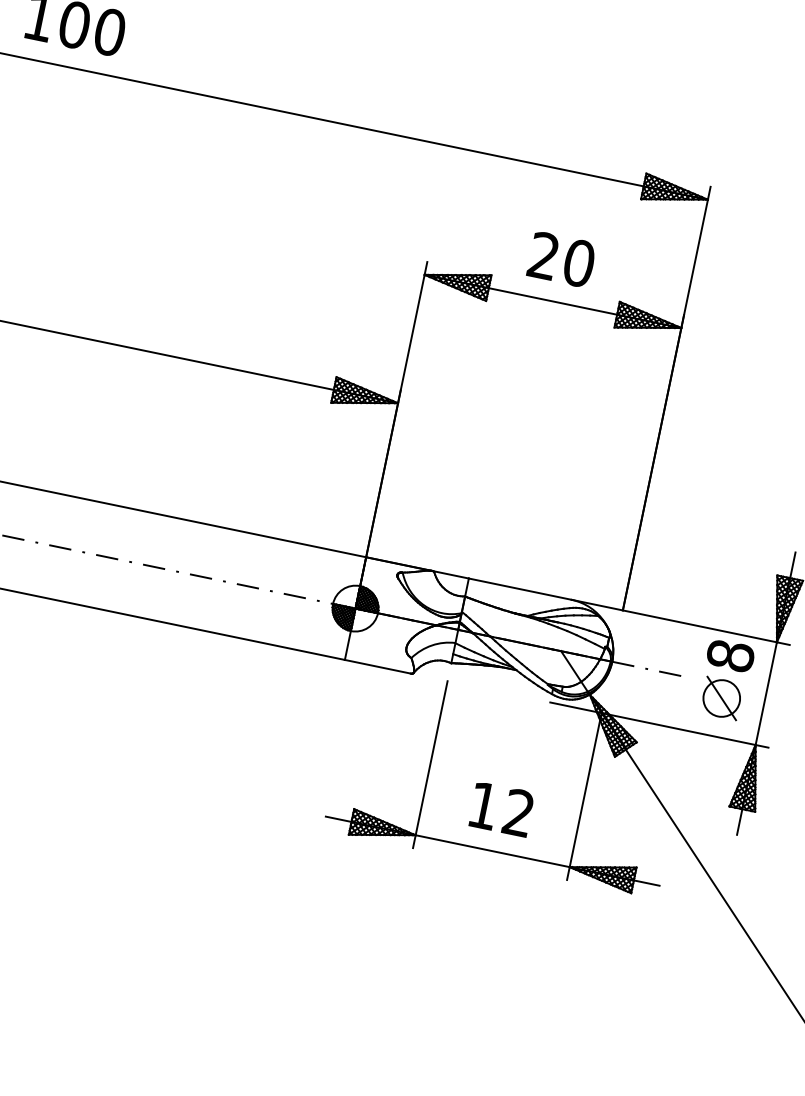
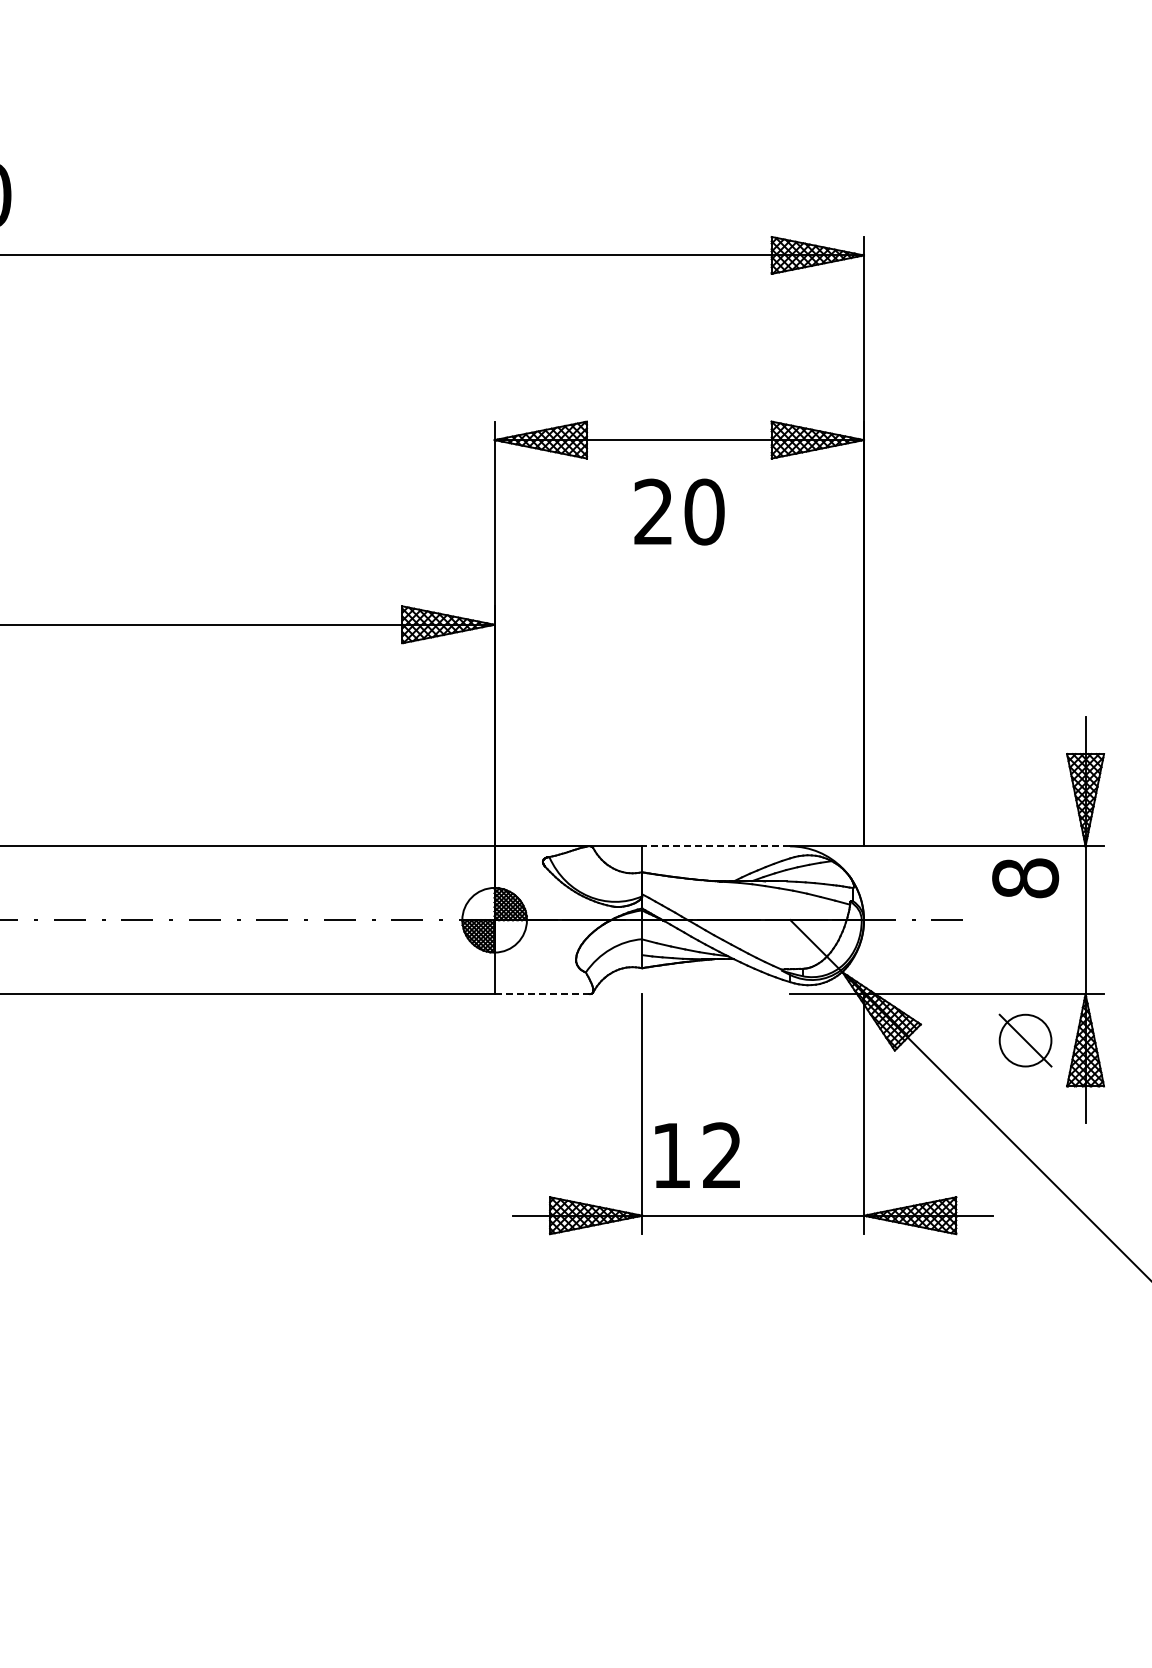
text: (561, 259) -> (679, 511), moved
line: (520, 589) -> (716, 846), solid -> dashed
line: (378, 667) -> (542, 994), solid -> dashed
part: (721, 698) -> (1025, 1040), moved
text: (501, 808) -> (697, 1154), moved

